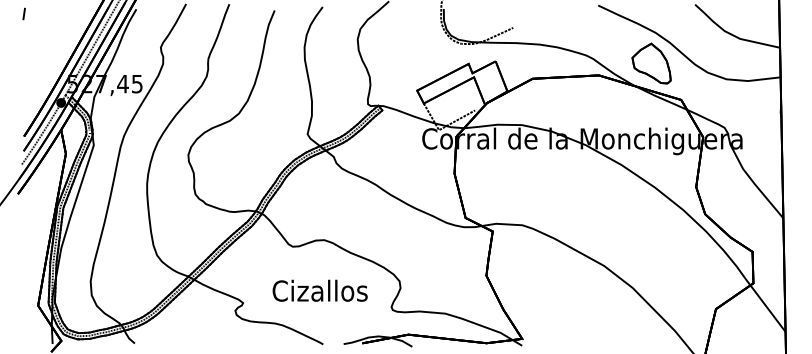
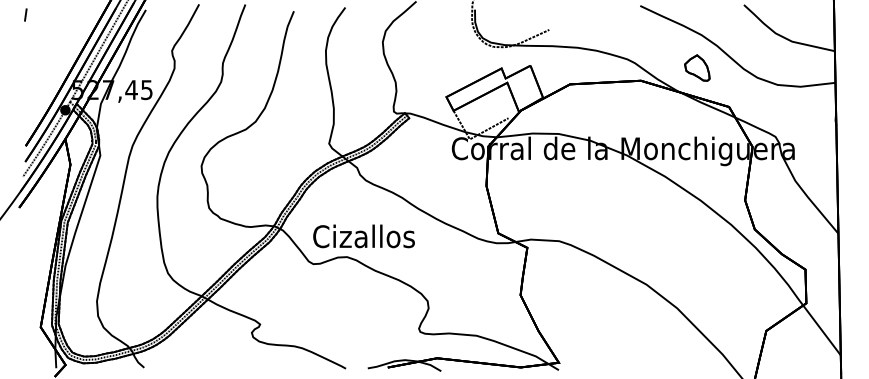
part: (651, 63) -> (697, 68), size x0.6
text: (319, 290) -> (363, 236), moved

